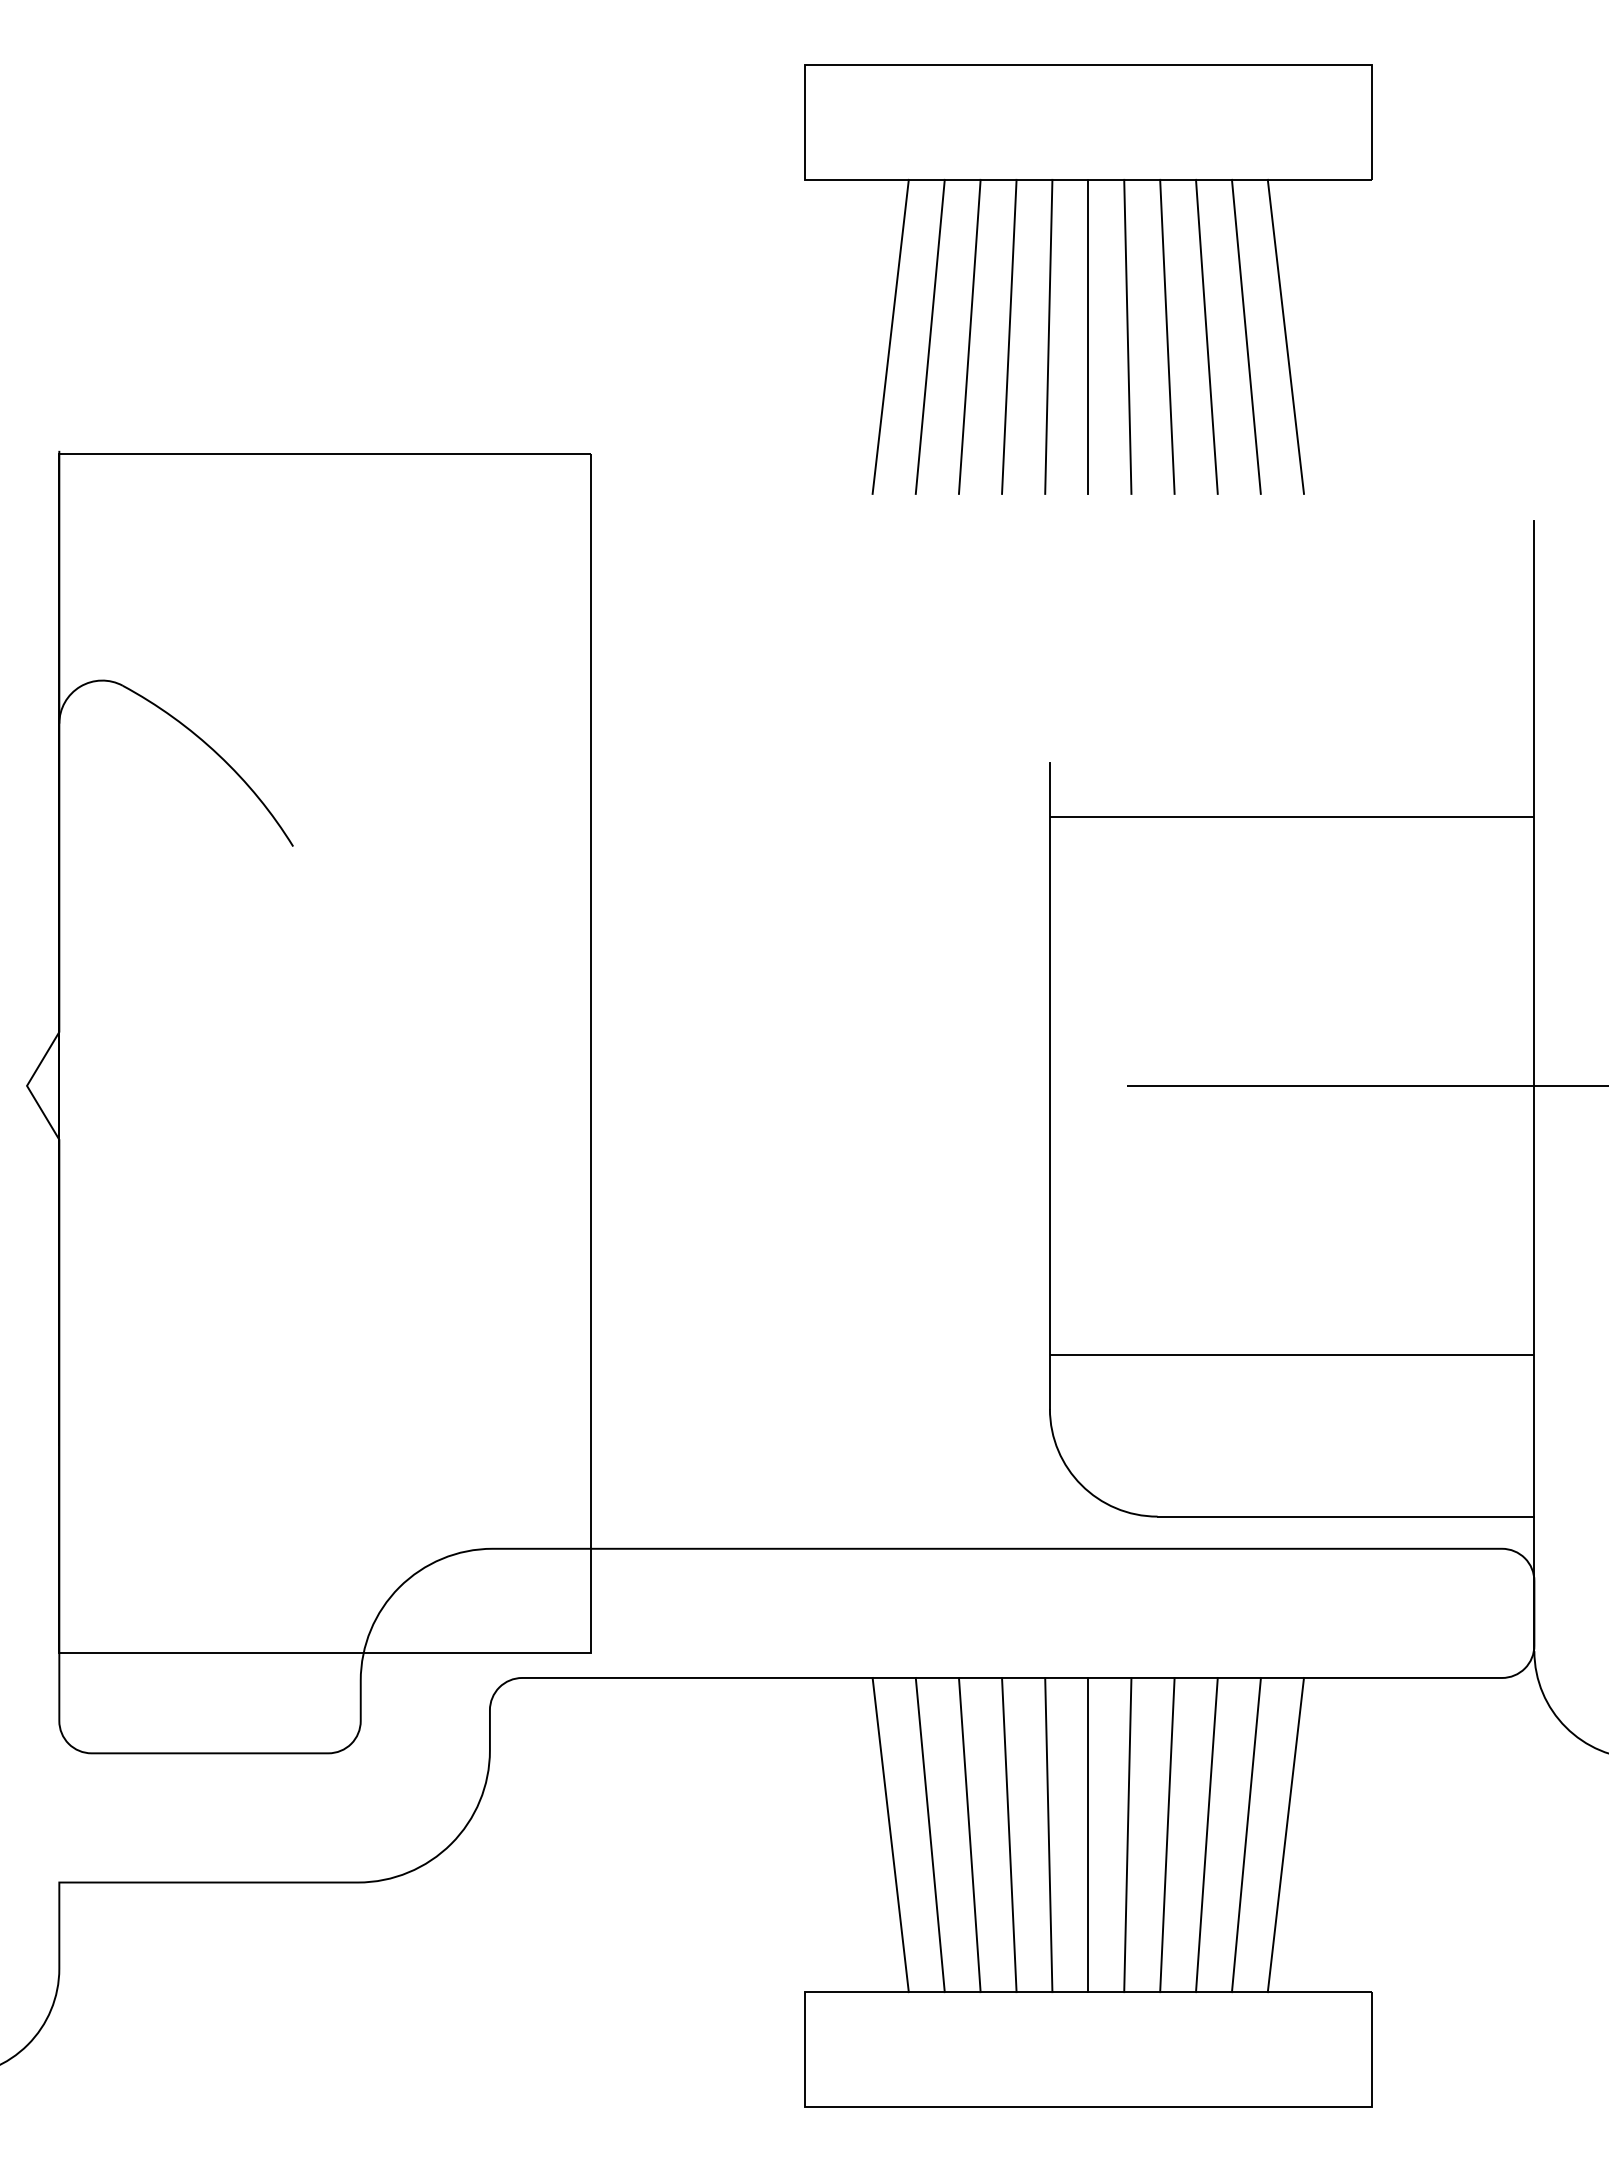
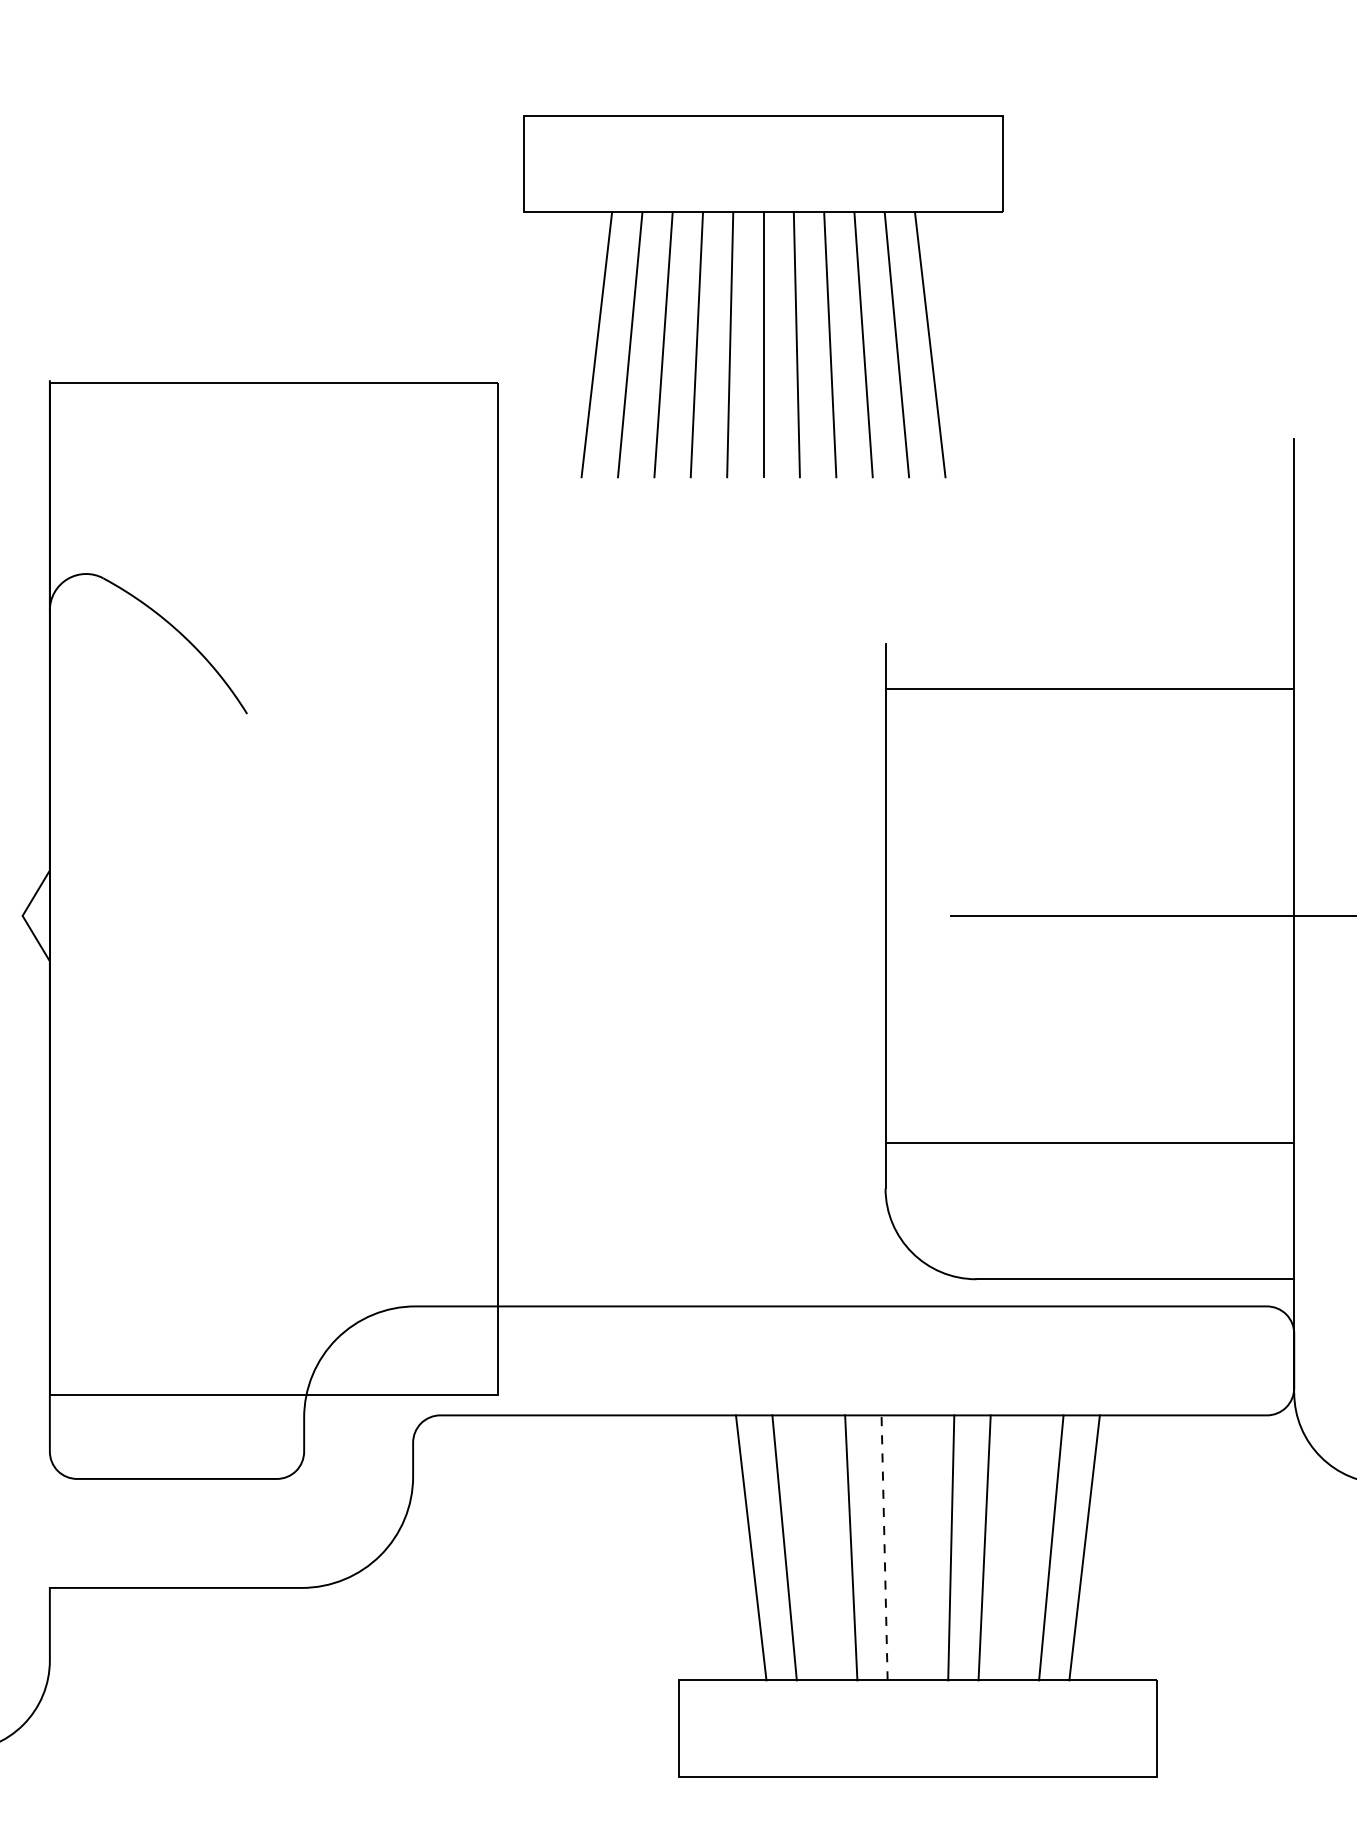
part: (1088, 279) -> (763, 296), moved
line: (969, 1834) -> (817, 1547), removed
line: (1048, 1834) -> (884, 1547), solid -> dashed
line: (1088, 1834) -> (918, 1547), removed
line: (1206, 1834) -> (1017, 1547), removed

